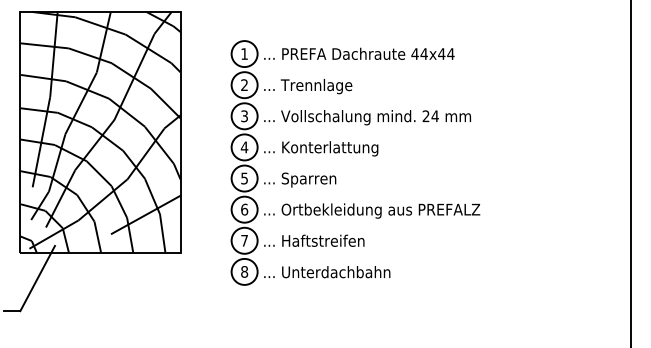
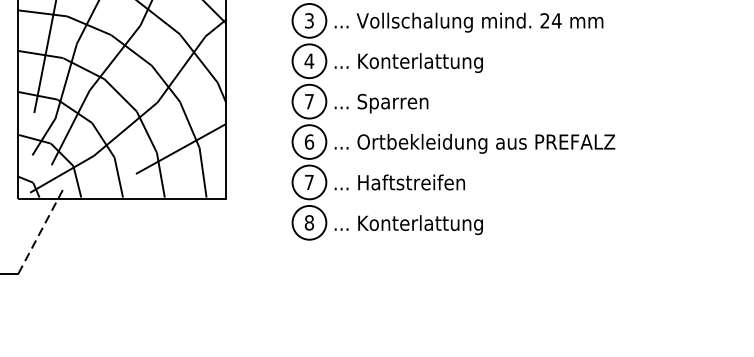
text: (244, 178) -> (309, 101), 5 -> 7
text: (336, 273) -> (428, 224), ... Unterdachbahn -> ... Konterlattung
line: (37, 278) -> (40, 231), solid -> dashed

